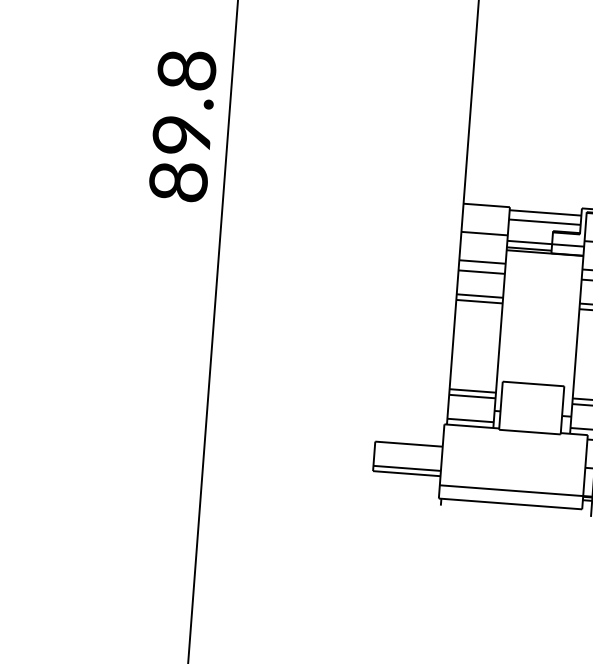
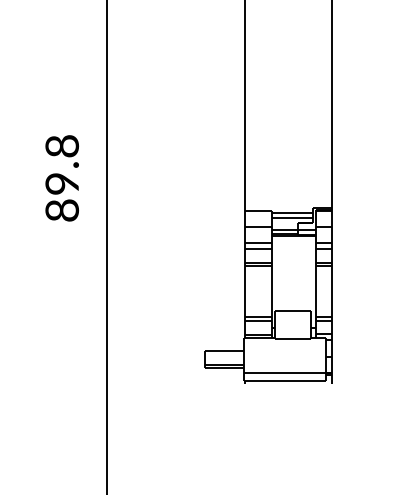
text: (181, 126) -> (61, 178), moved

